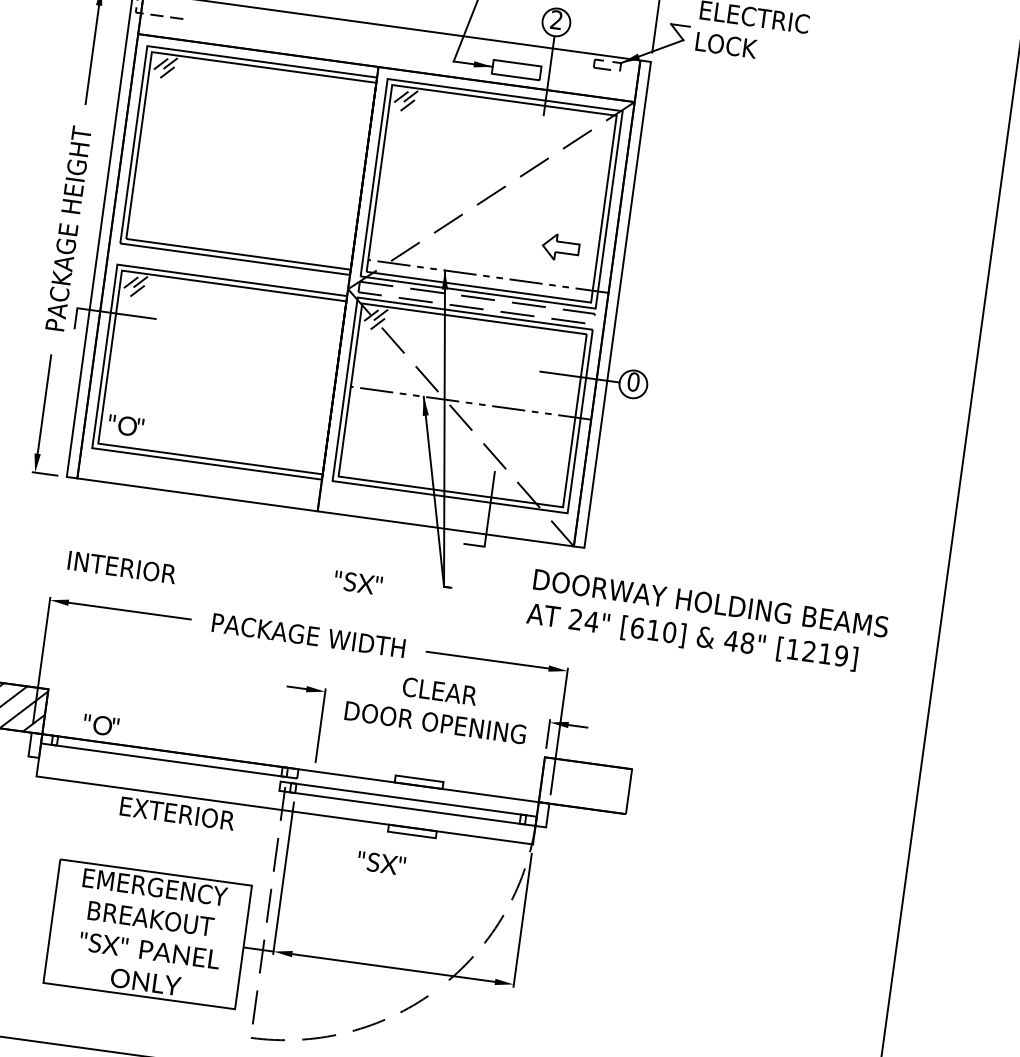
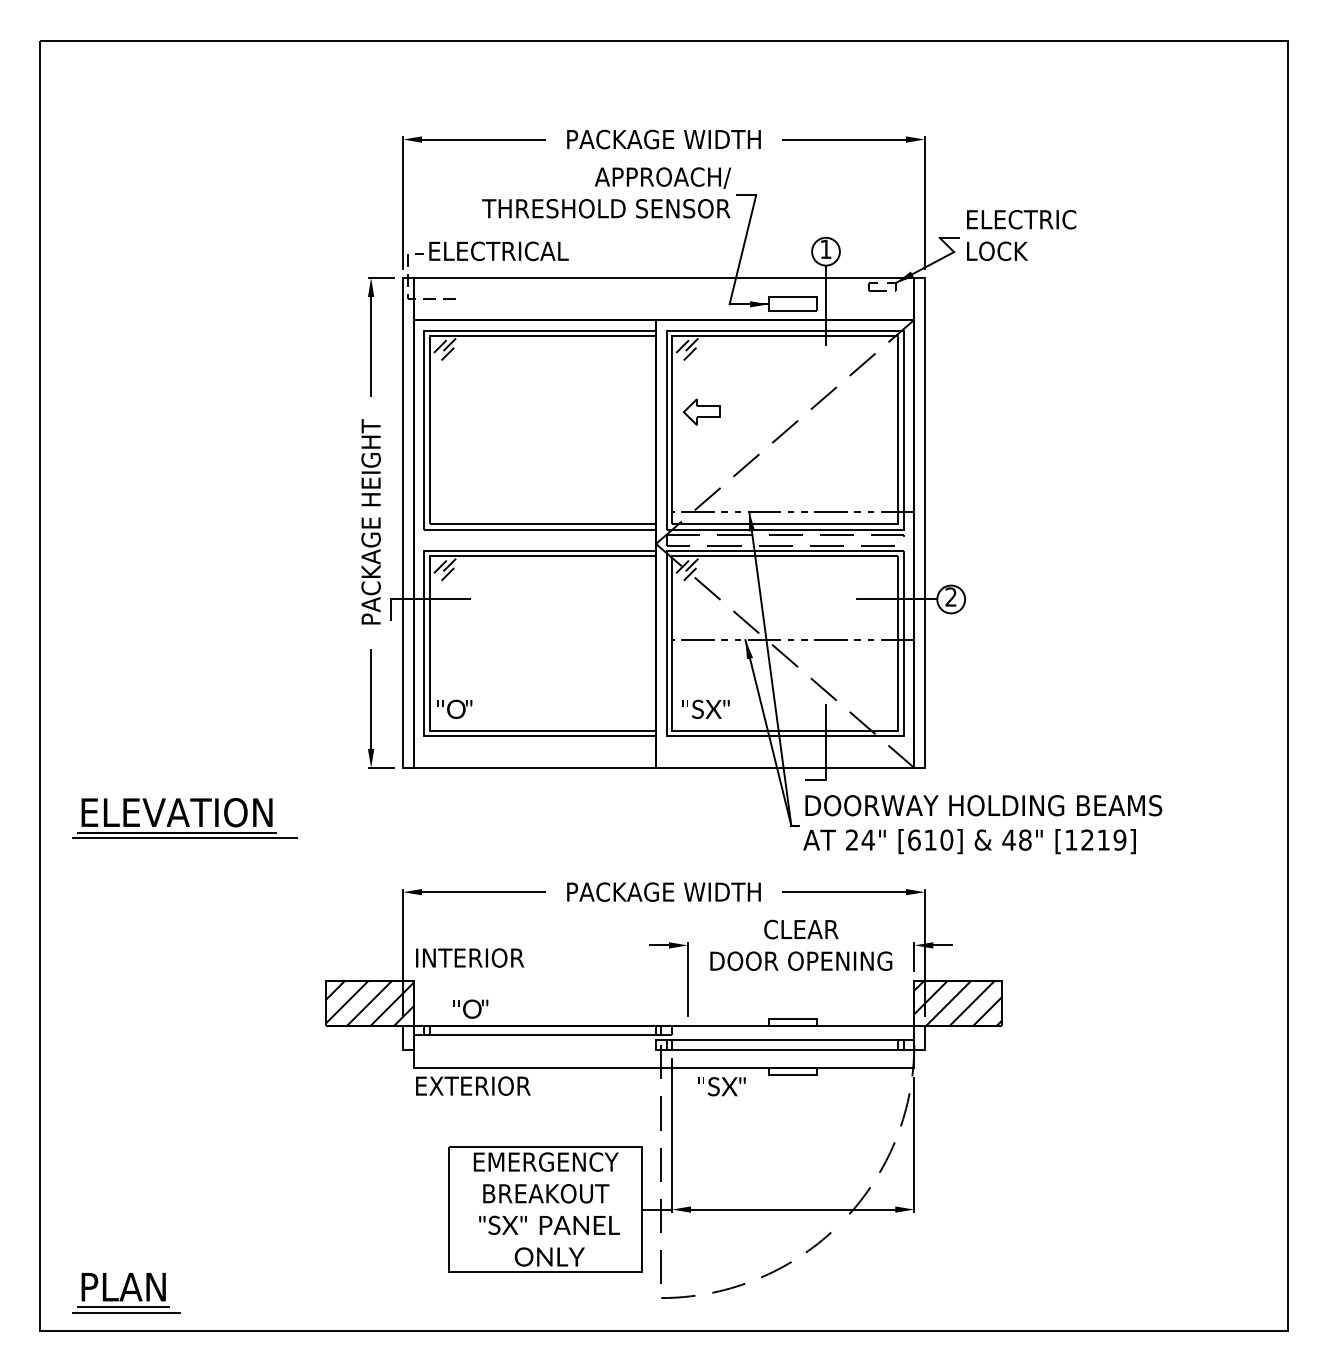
text: (556, 19) -> (825, 248), 2 -> 1
part: (560, 247) -> (701, 411), moved
text: (634, 381) -> (951, 596), 0 -> 2
text: (122, 567) -> (470, 957), moved
text: (358, 582) -> (705, 708), moved
text: (707, 621) -> (982, 824), moved
hatch: (585, 785) -> (958, 1002), added
text: (177, 813) -> (473, 1085), moved
text: (381, 863) -> (721, 1086), moved

